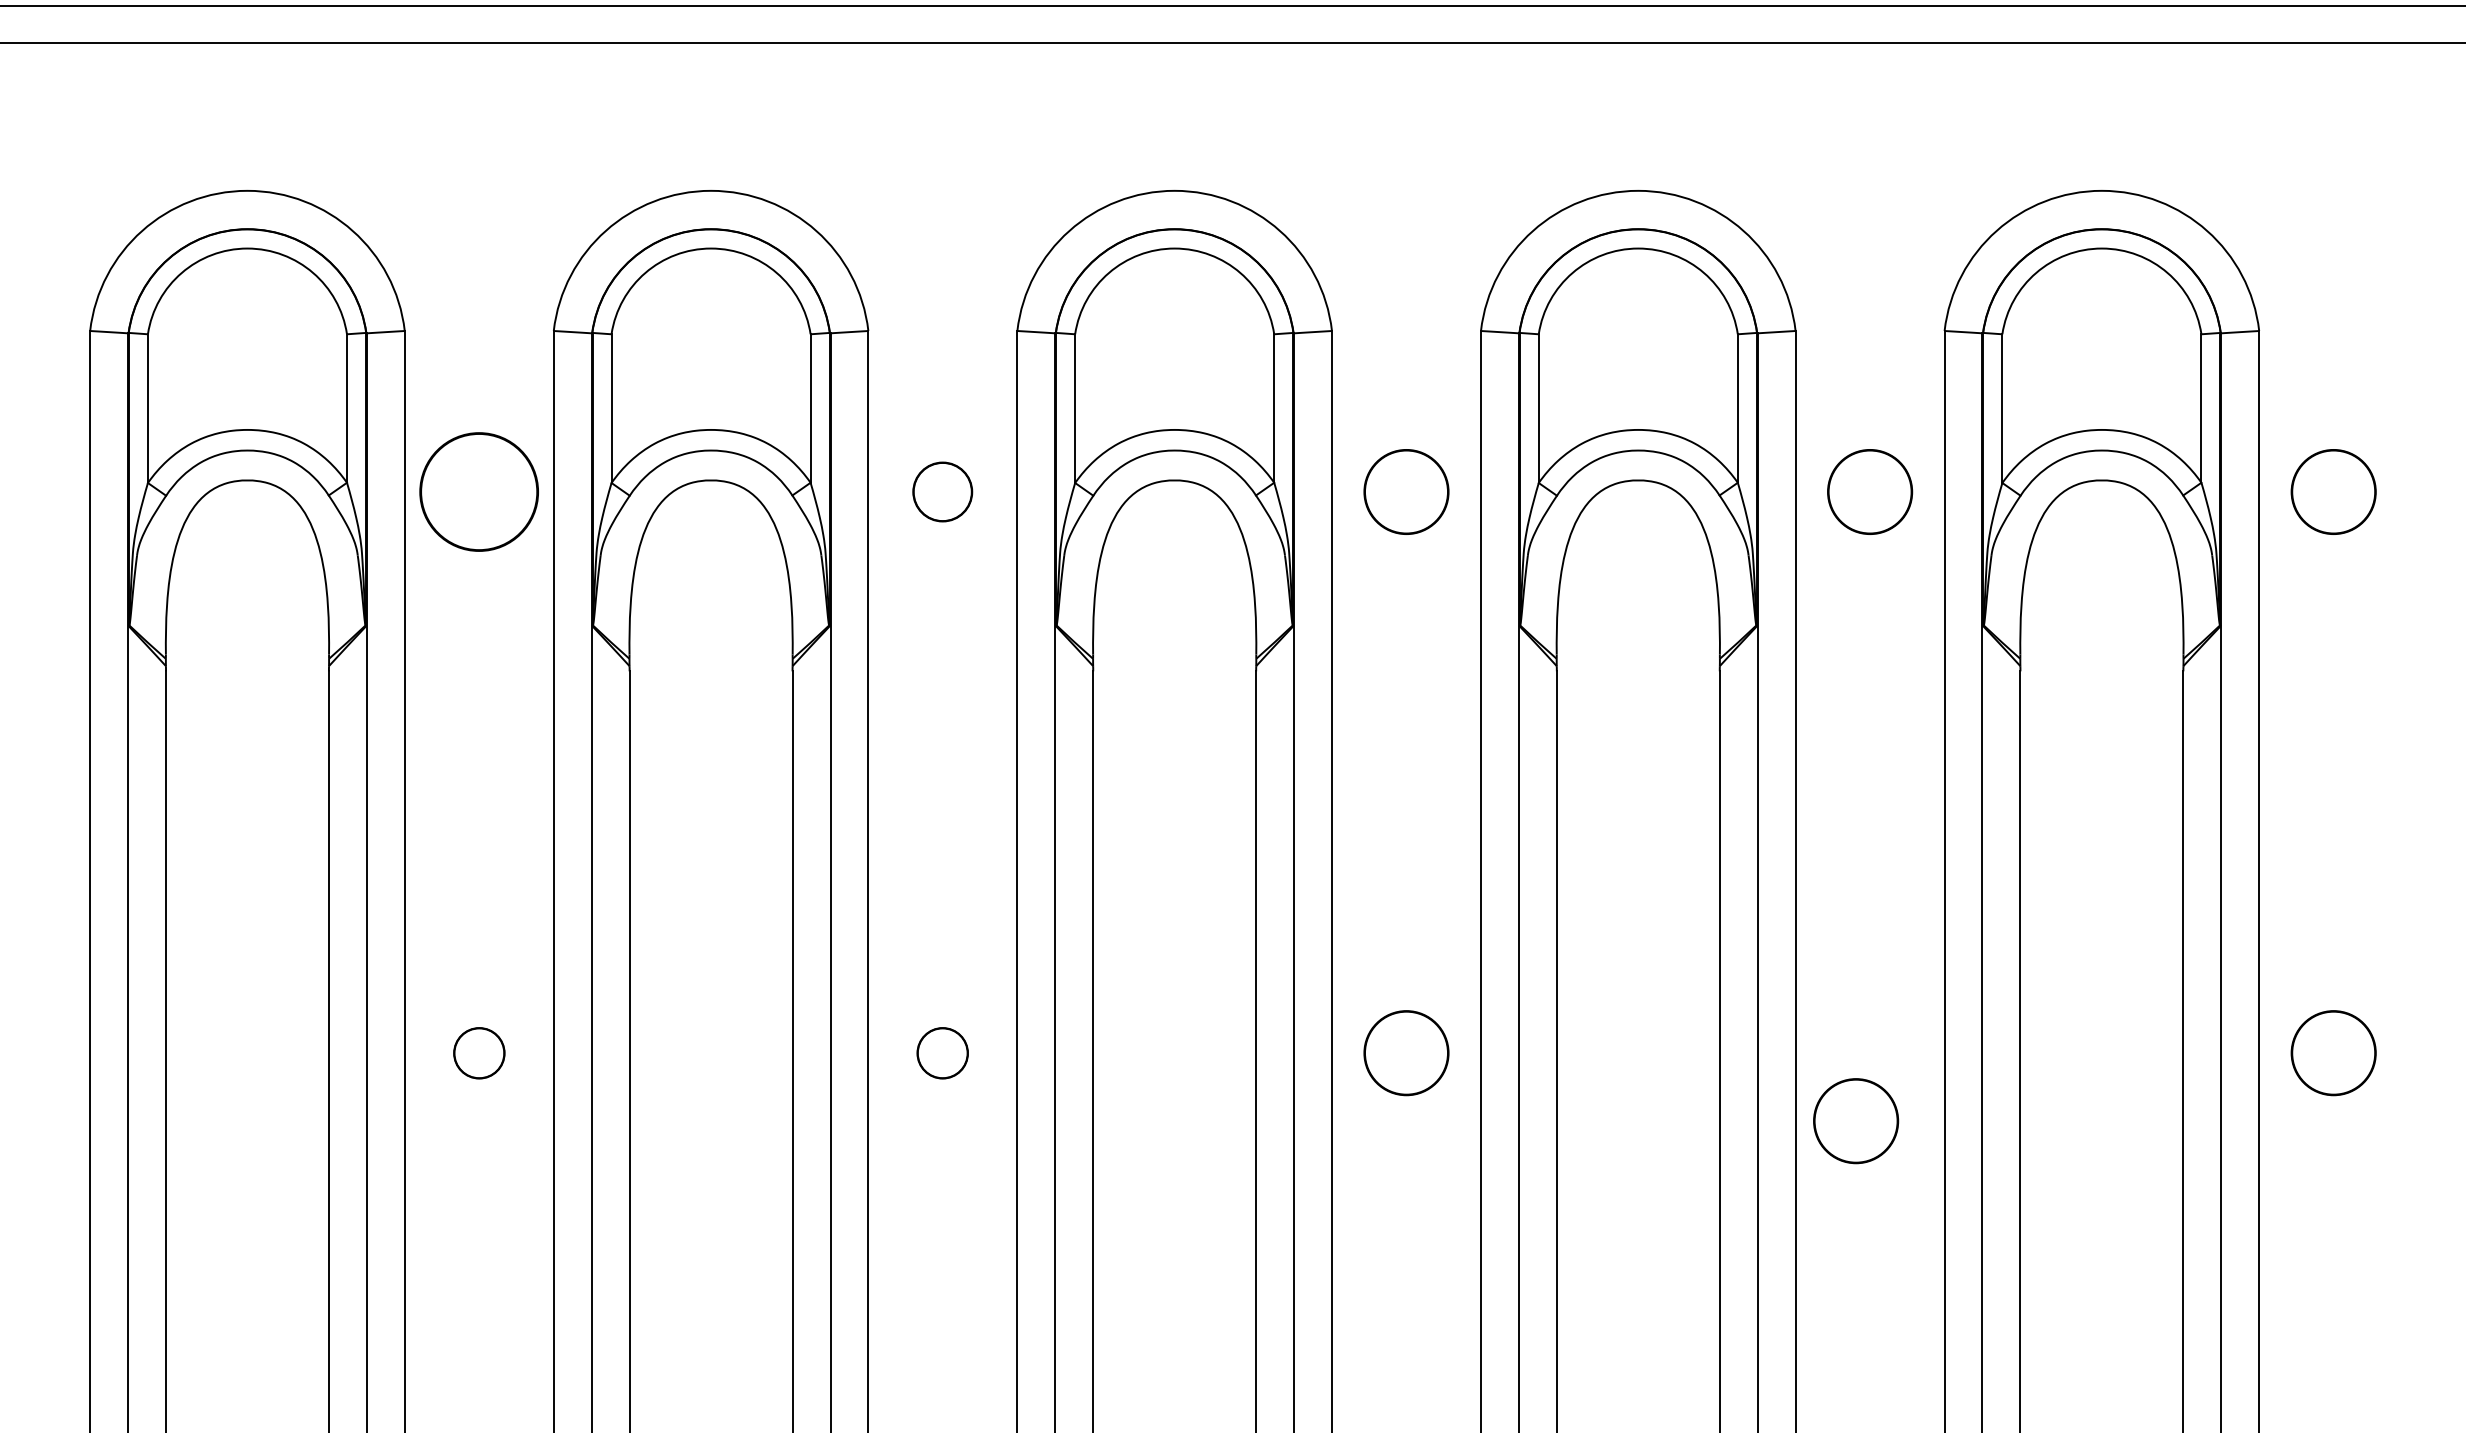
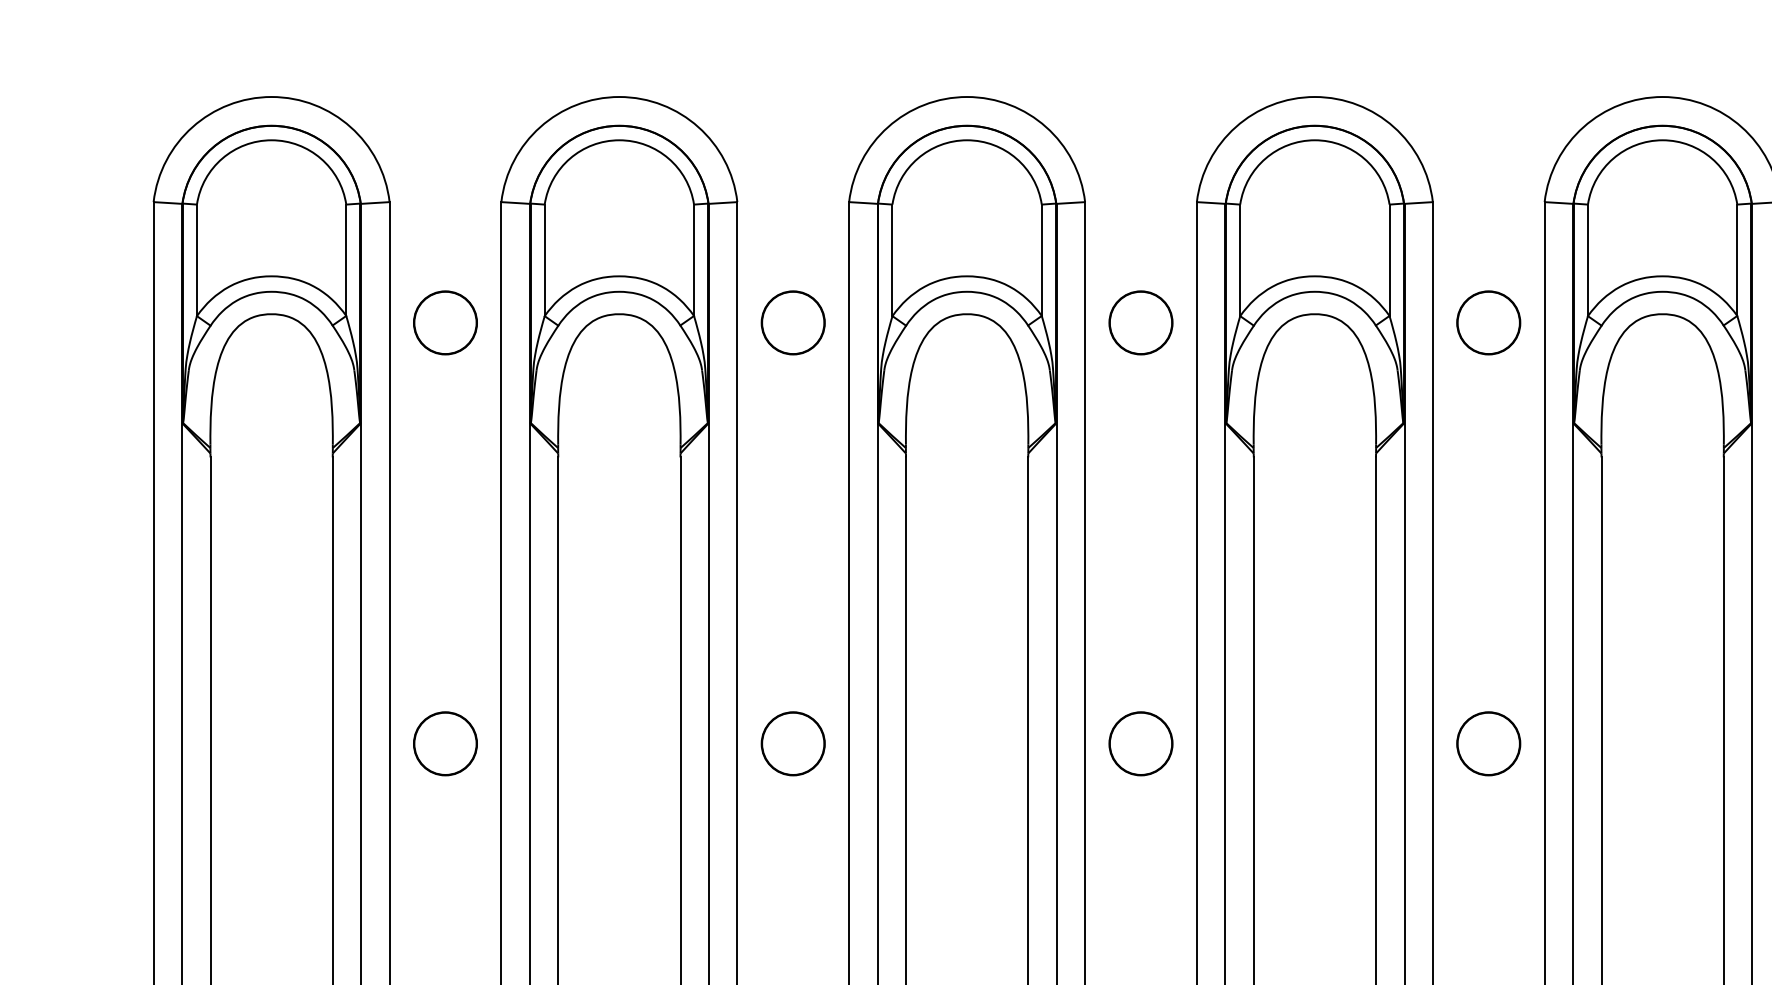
circle: (479, 491) -> (445, 322), size x0.71
circle: (942, 491) -> (792, 322), size x1.43
circle: (479, 1053) -> (445, 744), size x1.67
circle: (942, 1053) -> (792, 744), size x1.67
circle: (1856, 1121) -> (1489, 744), moved

